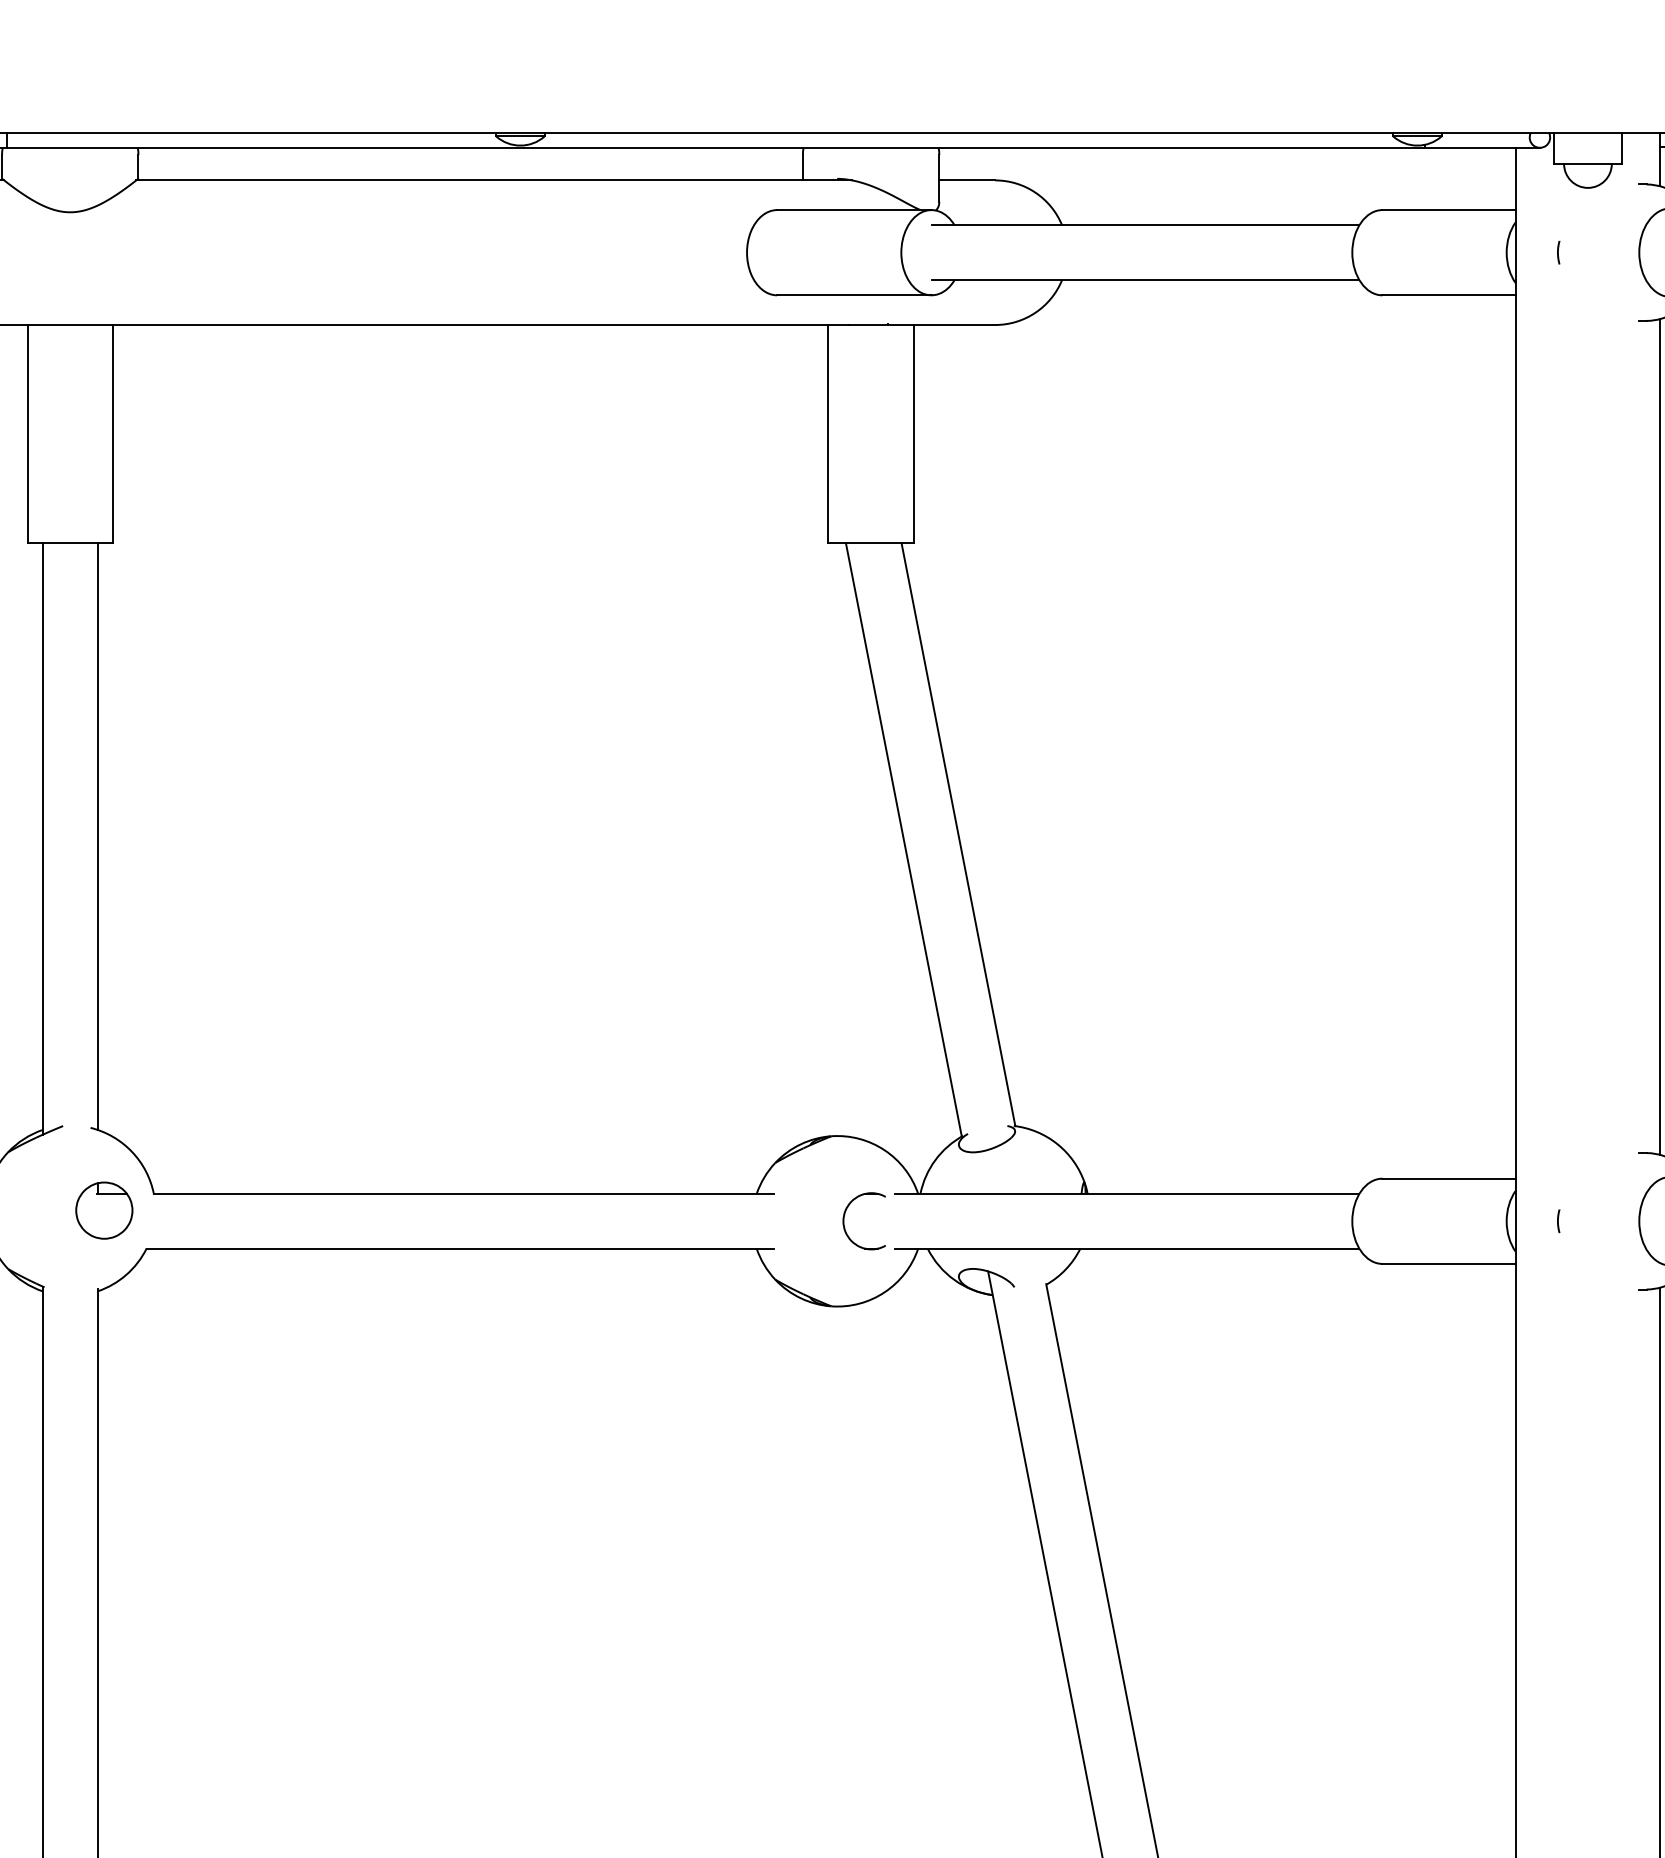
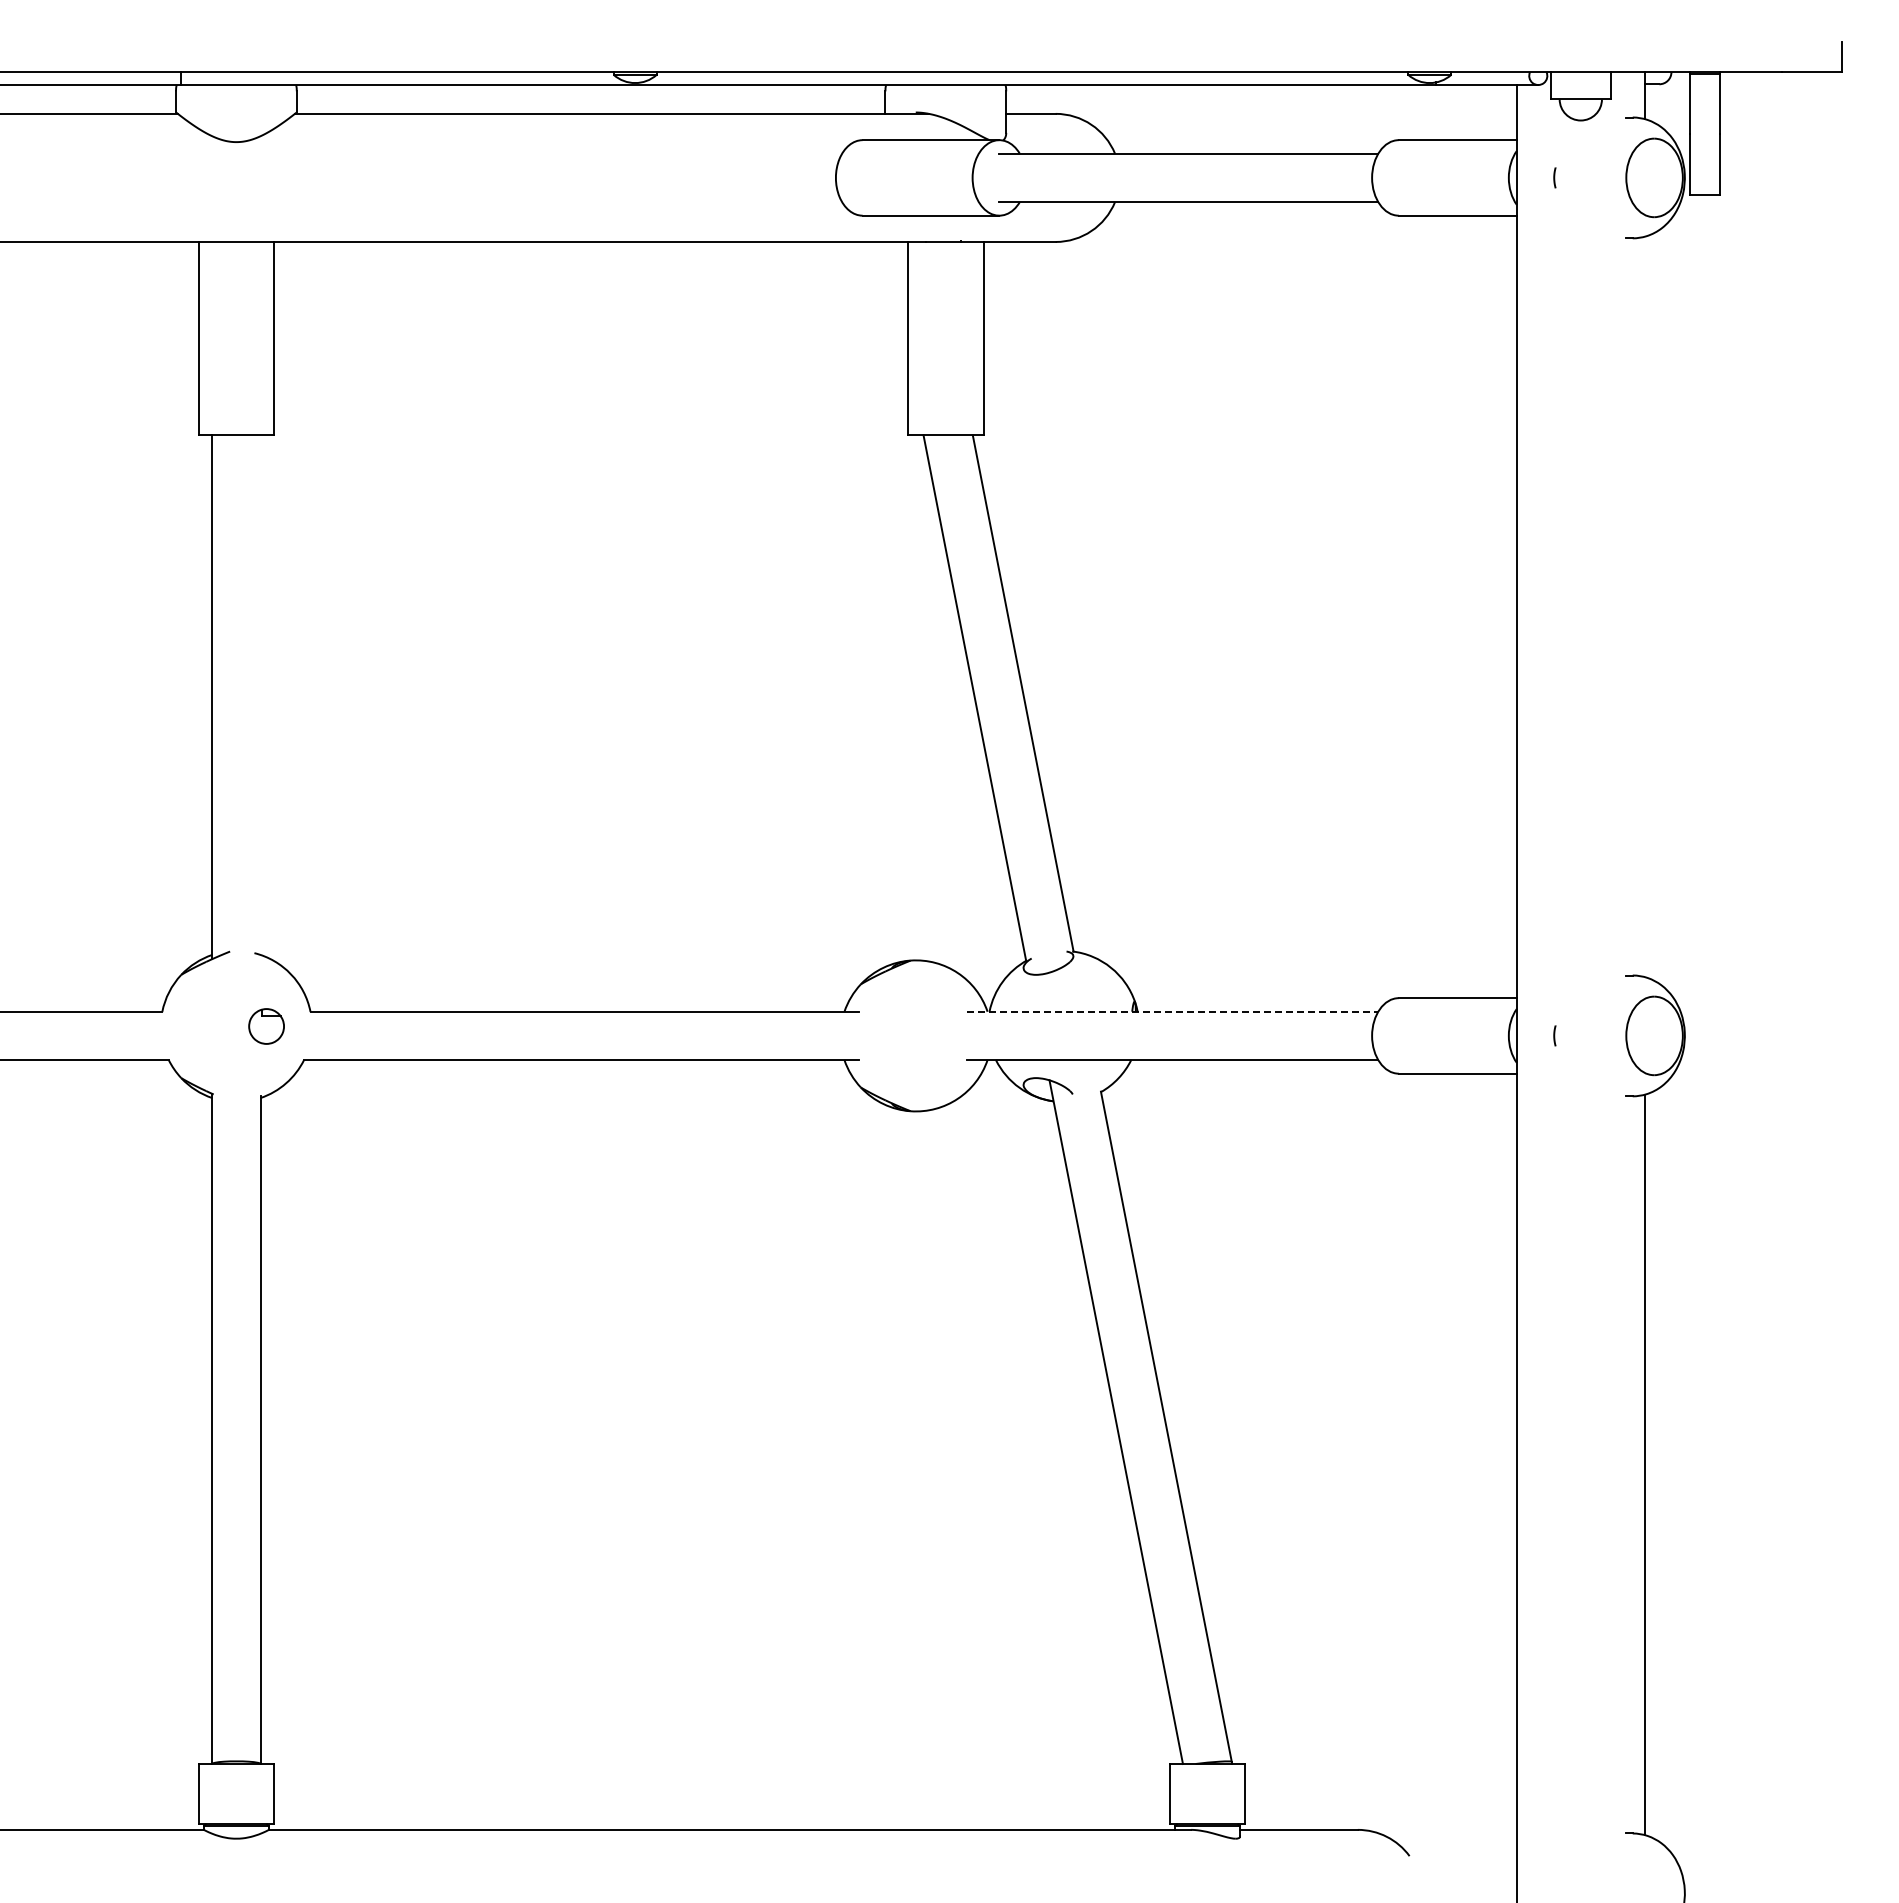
line: (1659, 736) -> (1644, 606), removed
line: (97, 835) -> (260, 694), removed
line: (1126, 1193) -> (1172, 1011), solid -> dashed
part: (104, 1210) -> (266, 1026), size x0.7
part: (844, 1220) -> (922, 1035), removed

